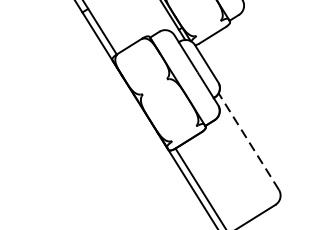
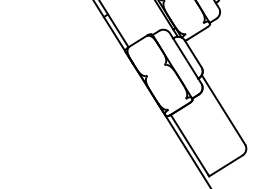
line: (248, 141) -> (223, 109), dashed -> solid

